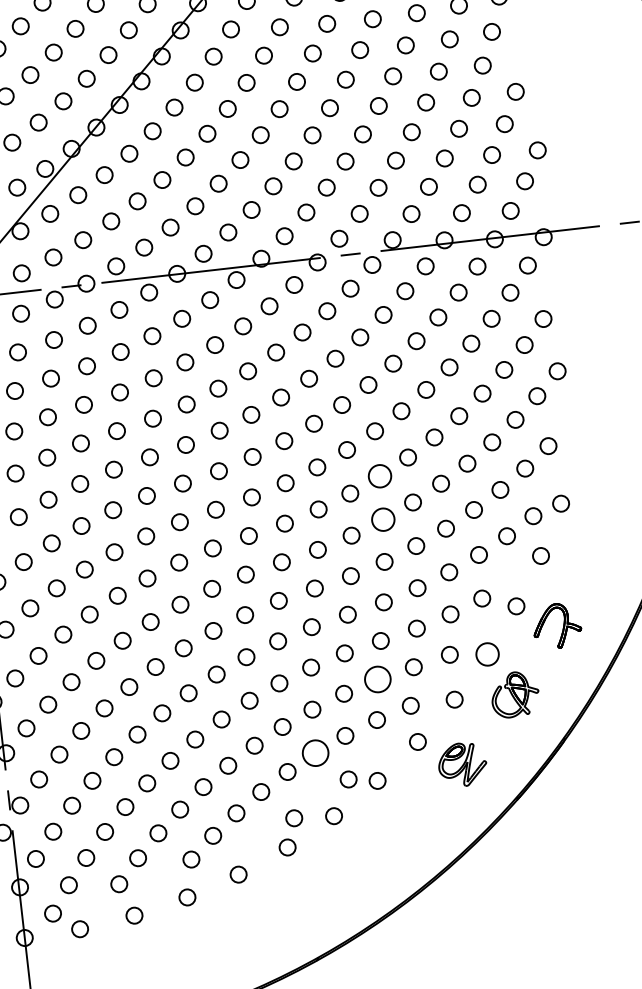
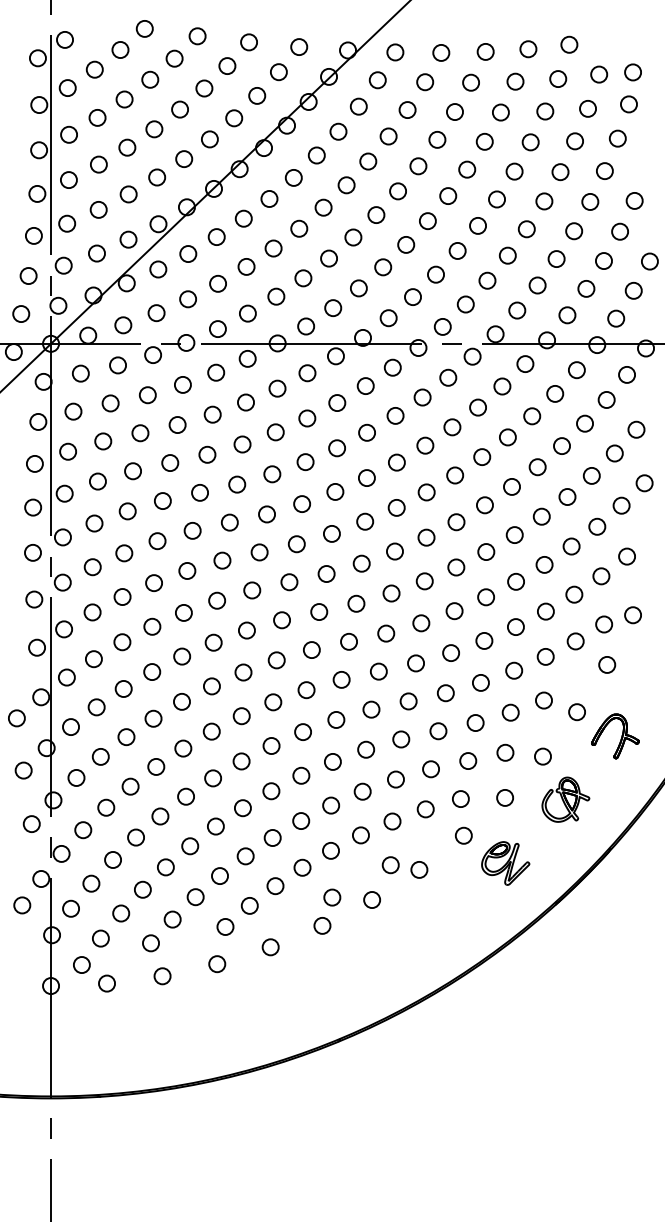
circle: (380, 476) -> (456, 567), size x0.71
circle: (383, 520) -> (454, 611), size x0.71
circle: (487, 654) -> (542, 756), size x0.71
circle: (377, 679) -> (430, 769), size x0.62
circle: (315, 753) -> (360, 835), size x0.62

